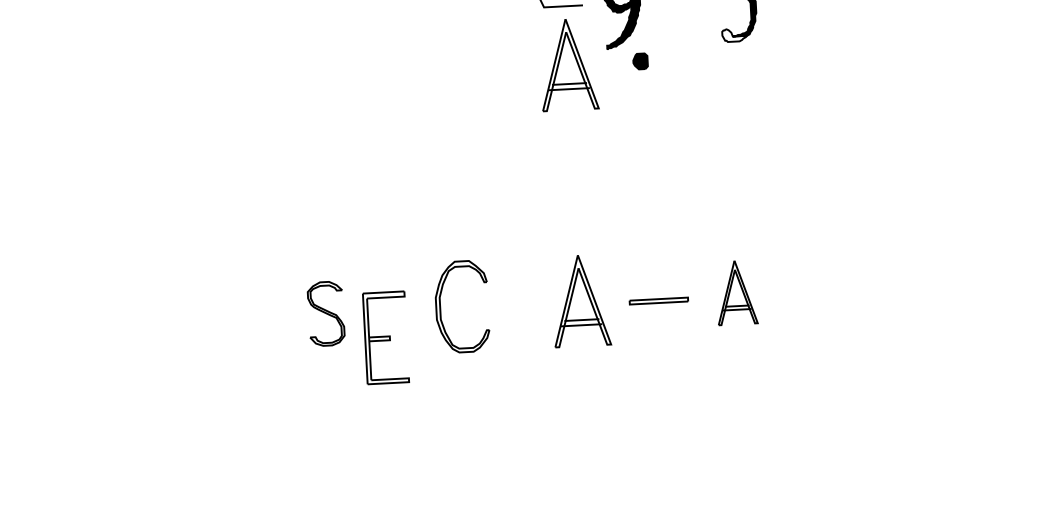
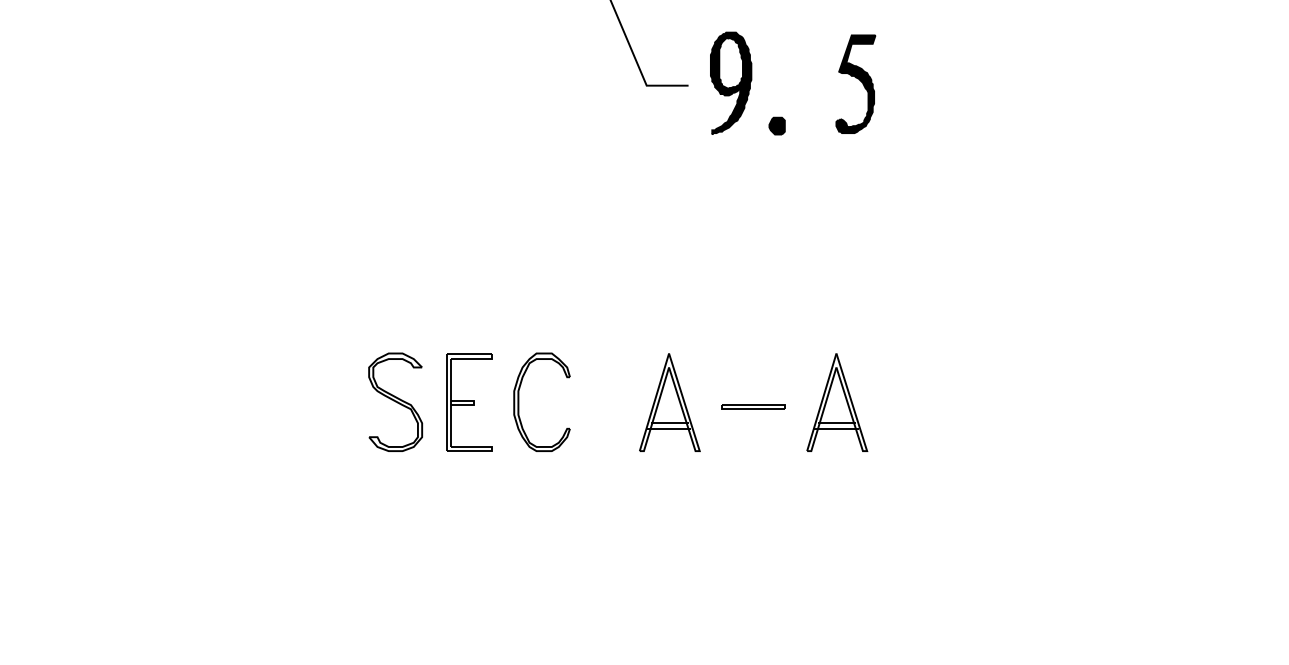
fill: (734, 35) -> (849, 126), added
part: (639, 60) -> (776, 125), moved
part: (568, 64) -> (669, 148), removed
part: (736, 292) -> (837, 402), size x1.43
part: (325, 313) -> (395, 401), size x1.43
part: (385, 338) -> (469, 402), moved

